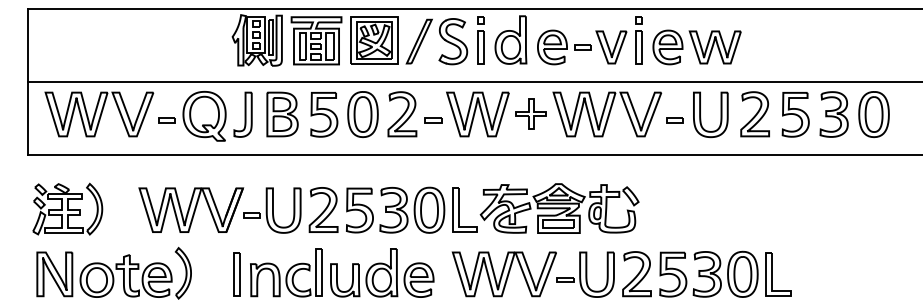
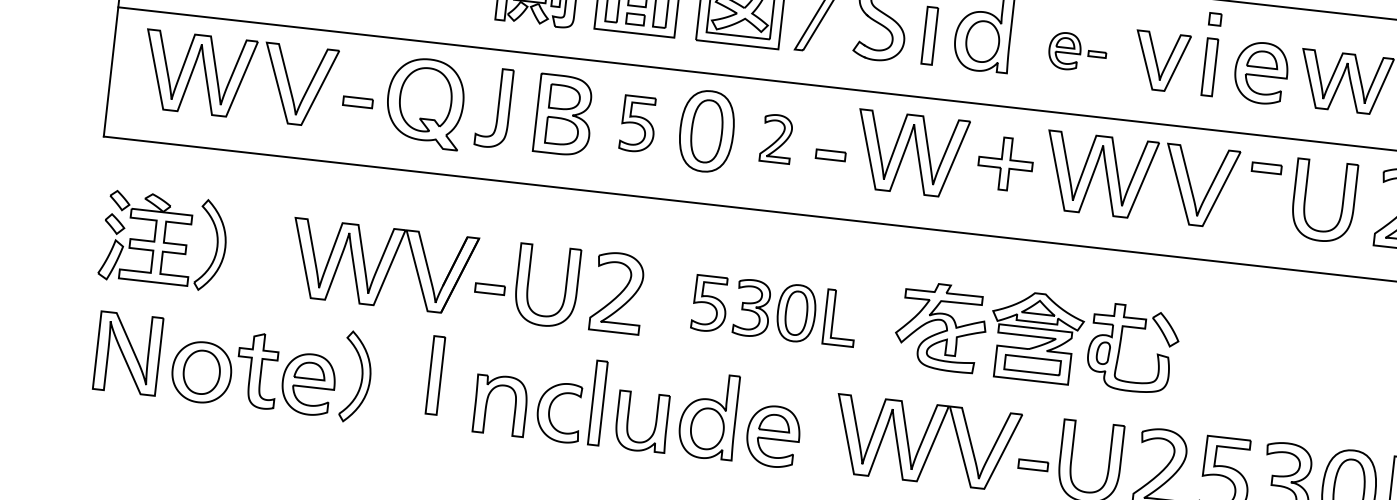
part: (564, 47) -> (1077, 52), size x0.6
part: (324, 114) -> (638, 123), size x0.7
part: (402, 114) -> (776, 139), size x0.6
part: (674, 120) -> (1265, 168), moved
part: (411, 209) -> (774, 309), size x0.7
part: (236, 274) -> (434, 375), moved

